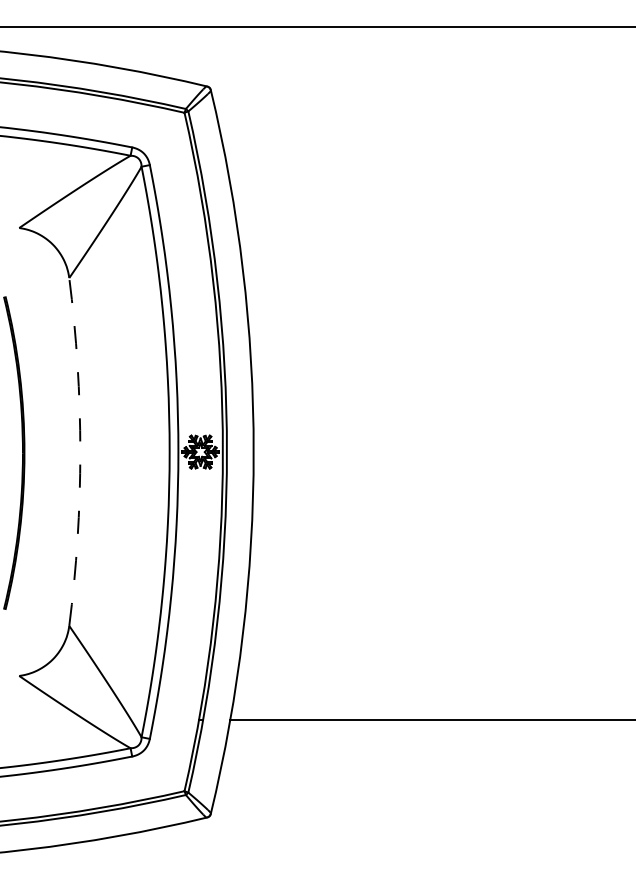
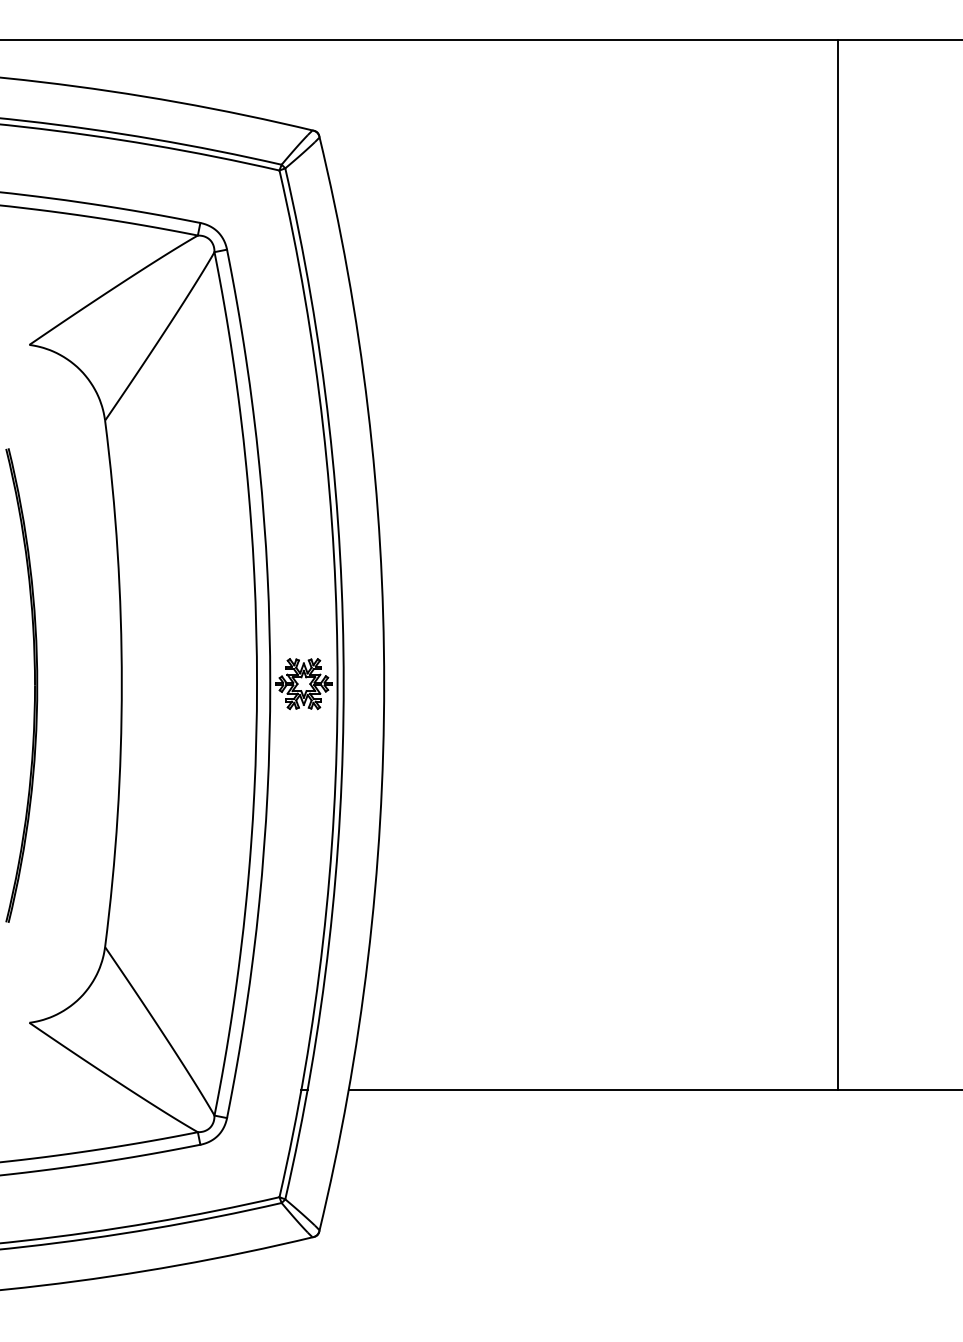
line: (553, 373) -> (837, 565), added
arc: (80, 451) -> (122, 683), dashed -> solid

